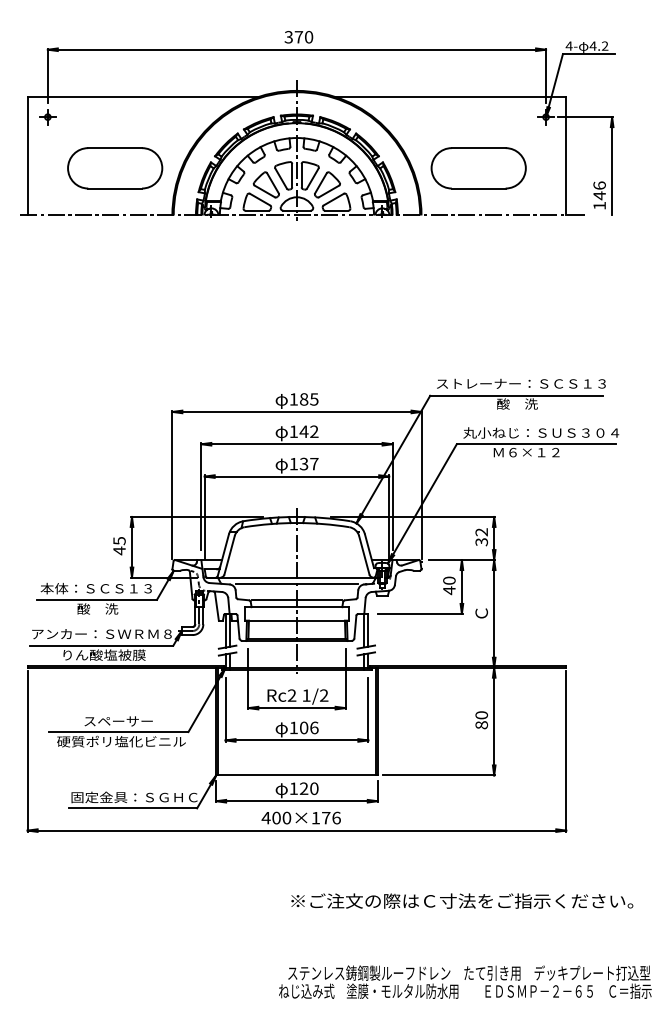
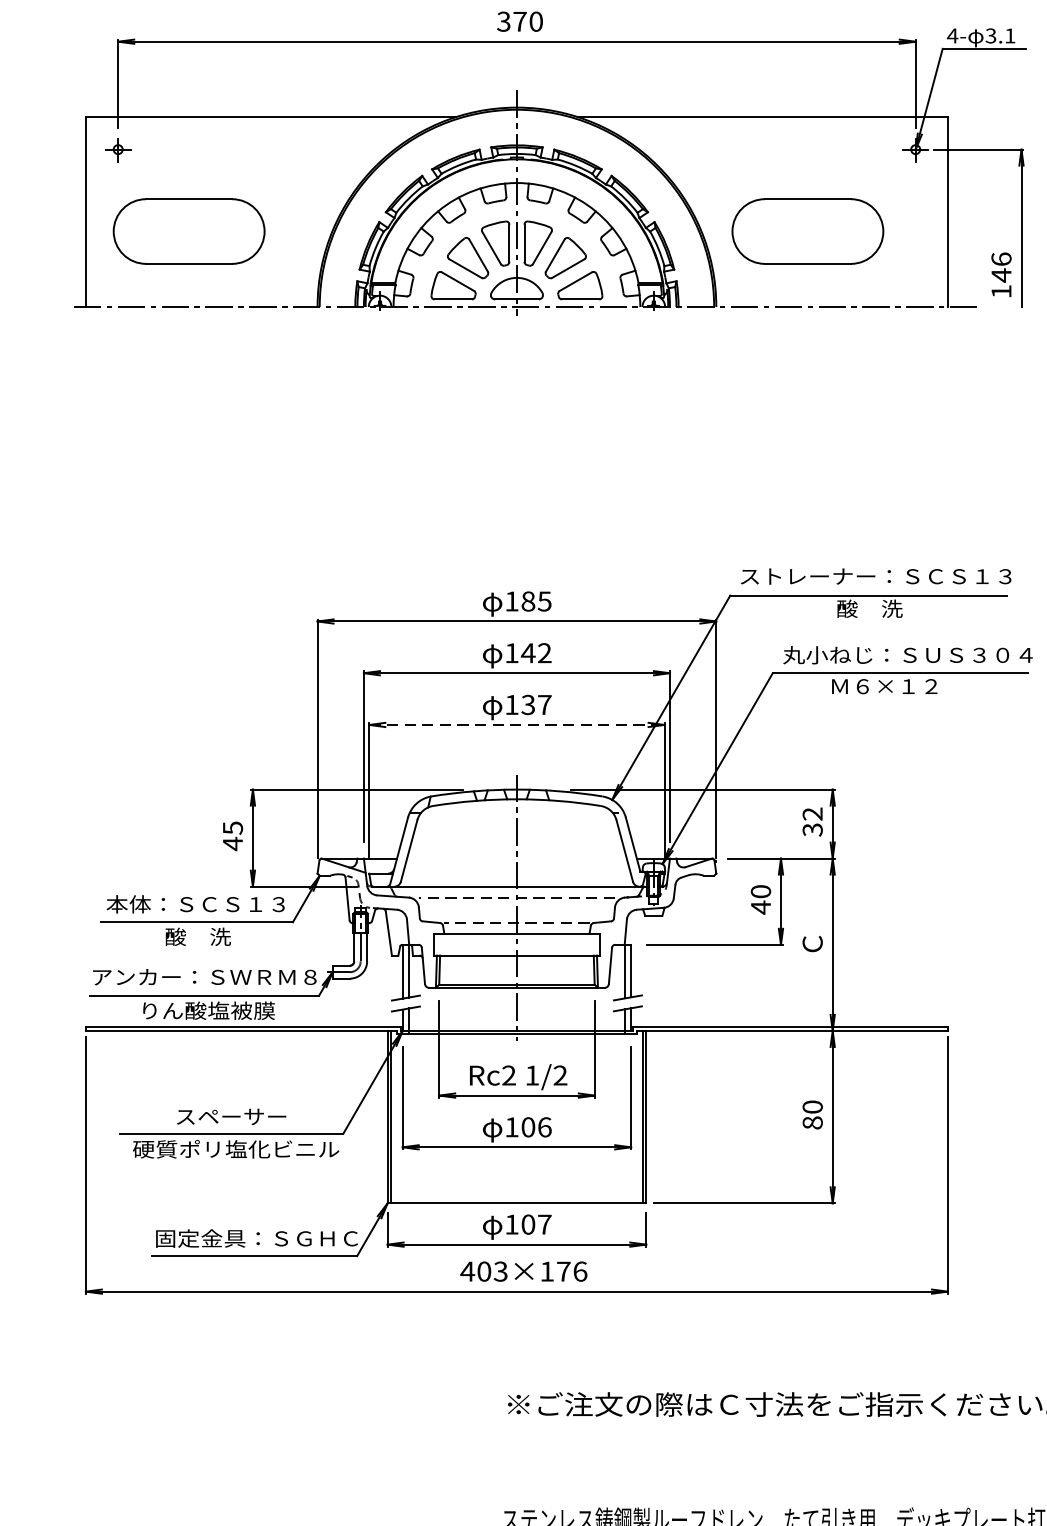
text: (598, 45) -> (999, 34), 4.2 -> 3.1
part: (115, 168) -> (189, 231), moved
line: (297, 476) -> (517, 724), solid -> dashed
line: (296, 584) -> (516, 897), solid -> dashed
line: (296, 600) -> (516, 923), solid -> dashed
text: (308, 788) -> (535, 1224), 120 -> 107
text: (286, 817) -> (500, 1270), 400×176 -> 403×176

